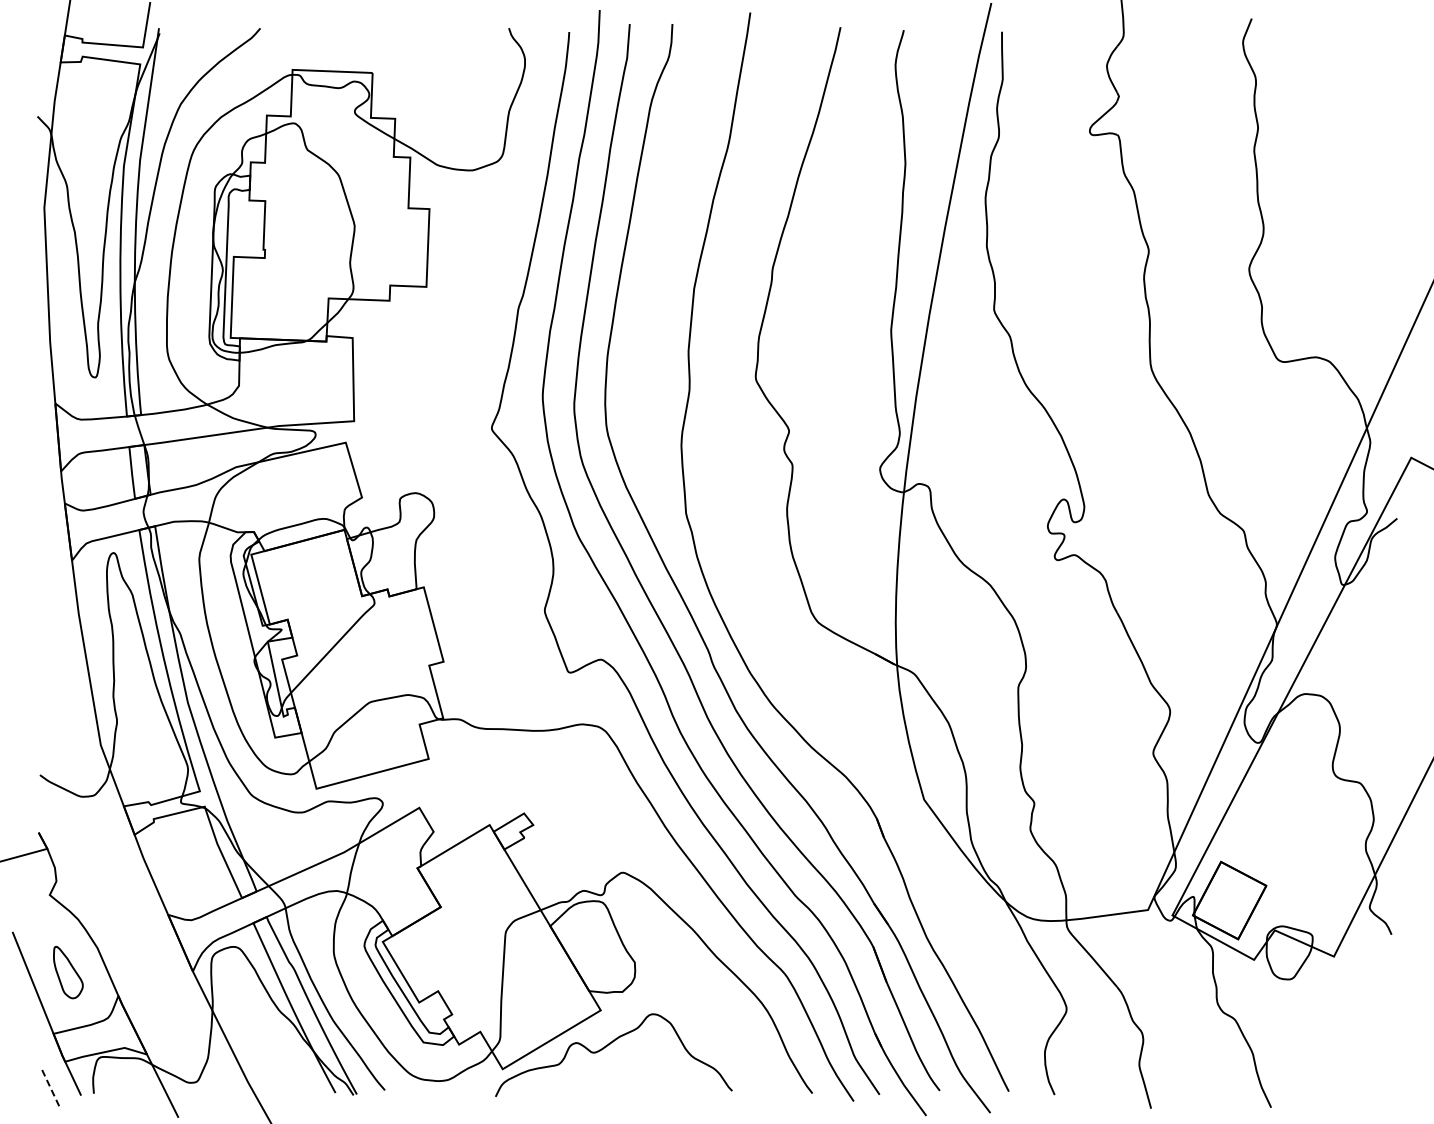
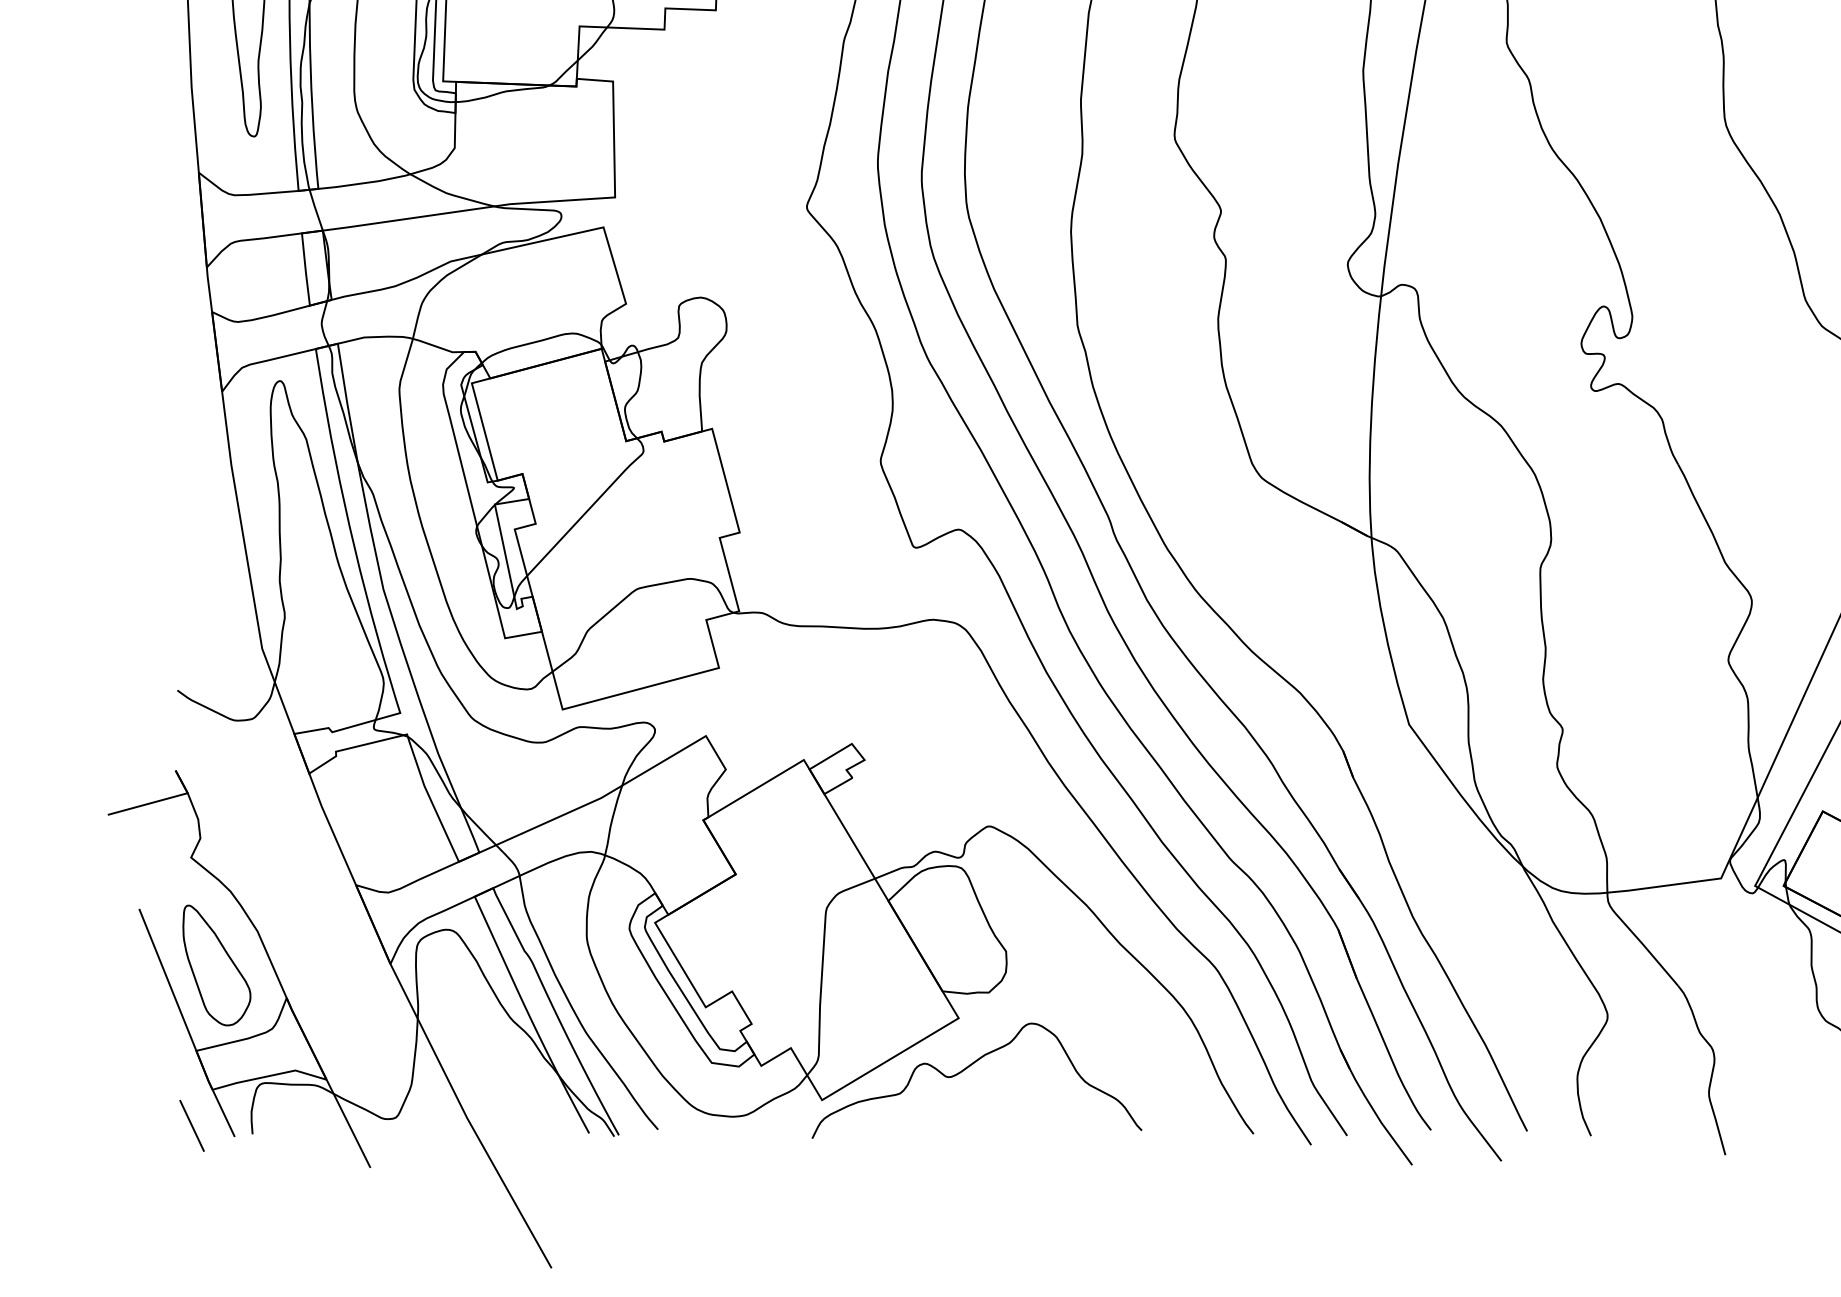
part: (68, 972) -> (217, 965), size x1.67
line: (50, 1087) -> (192, 1125), dashed -> solid

